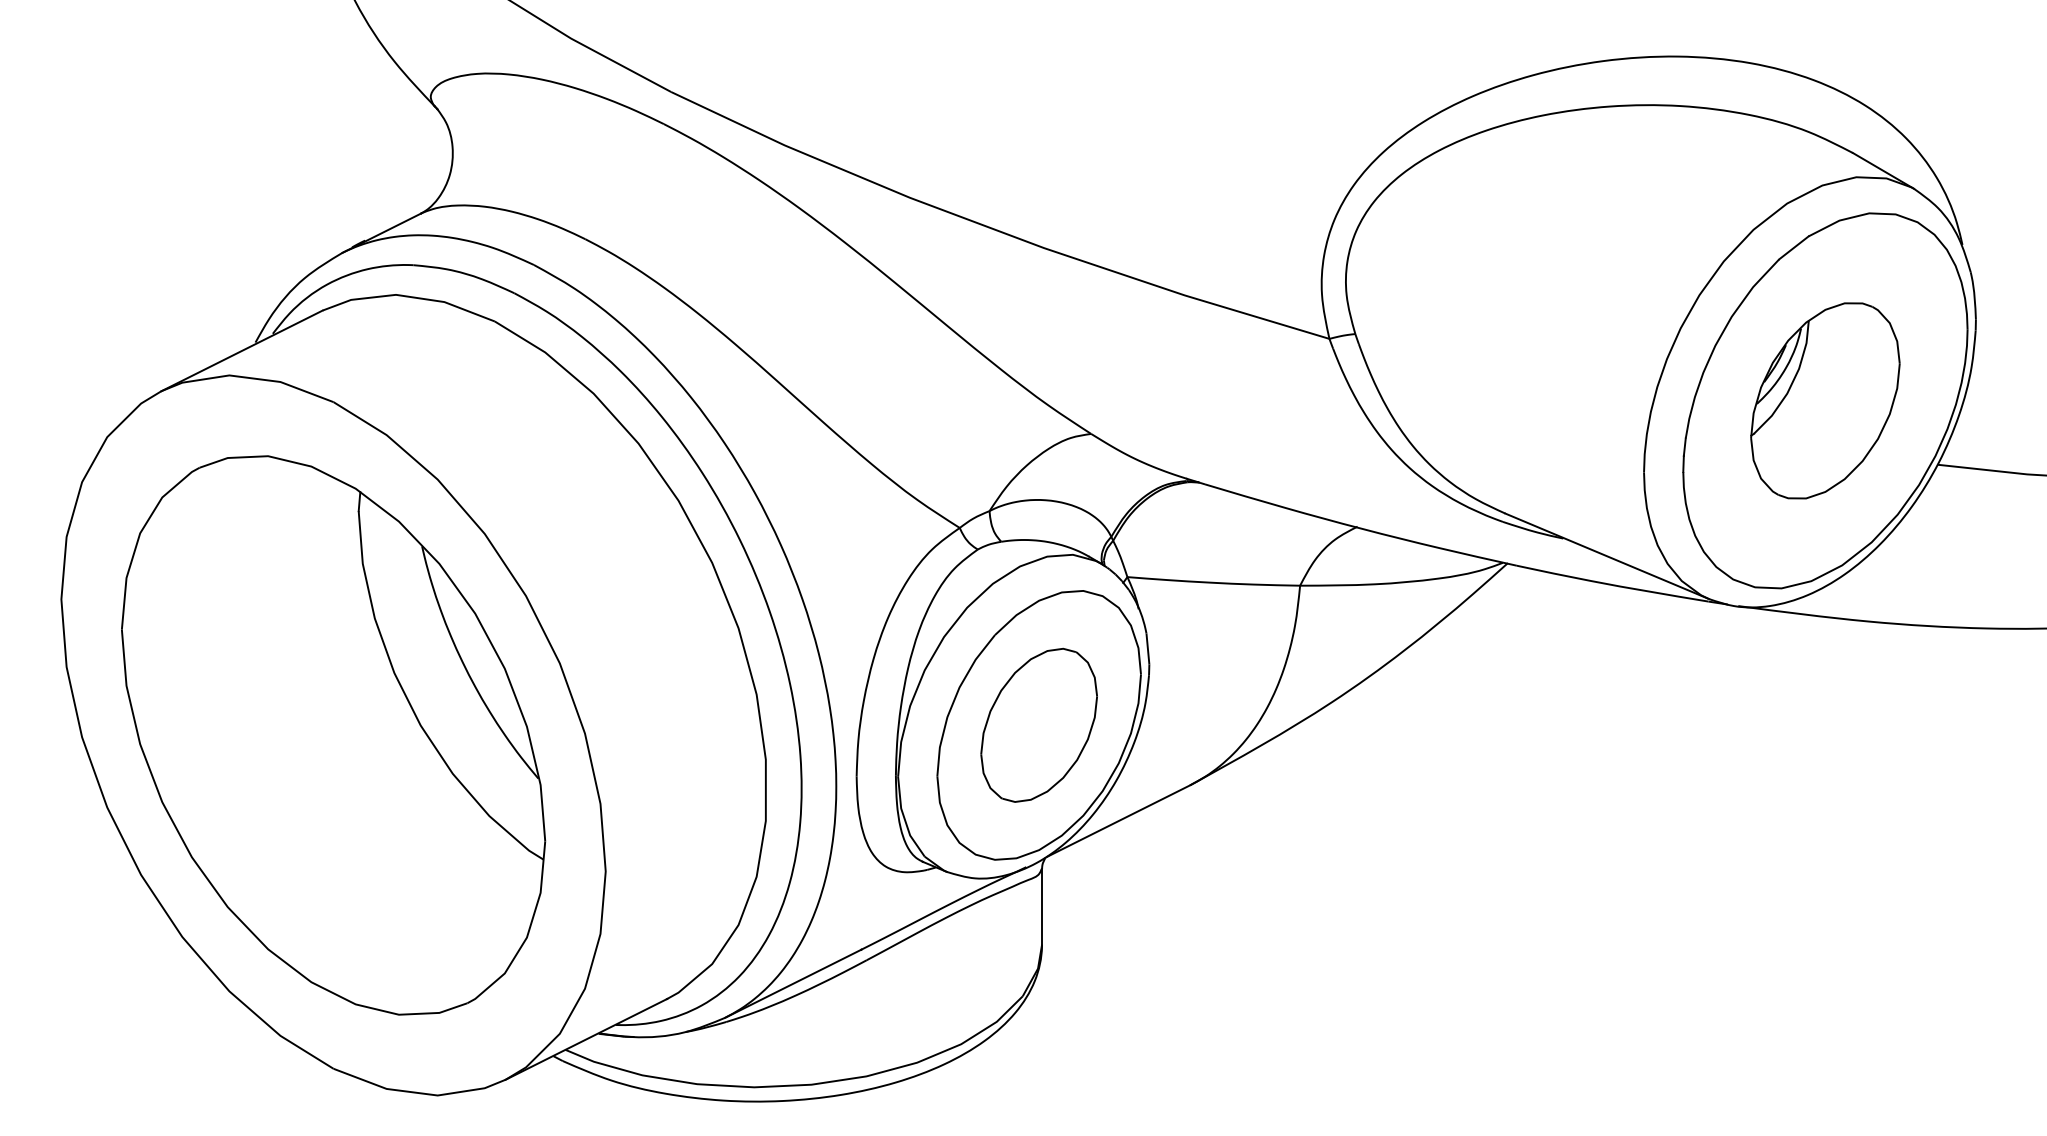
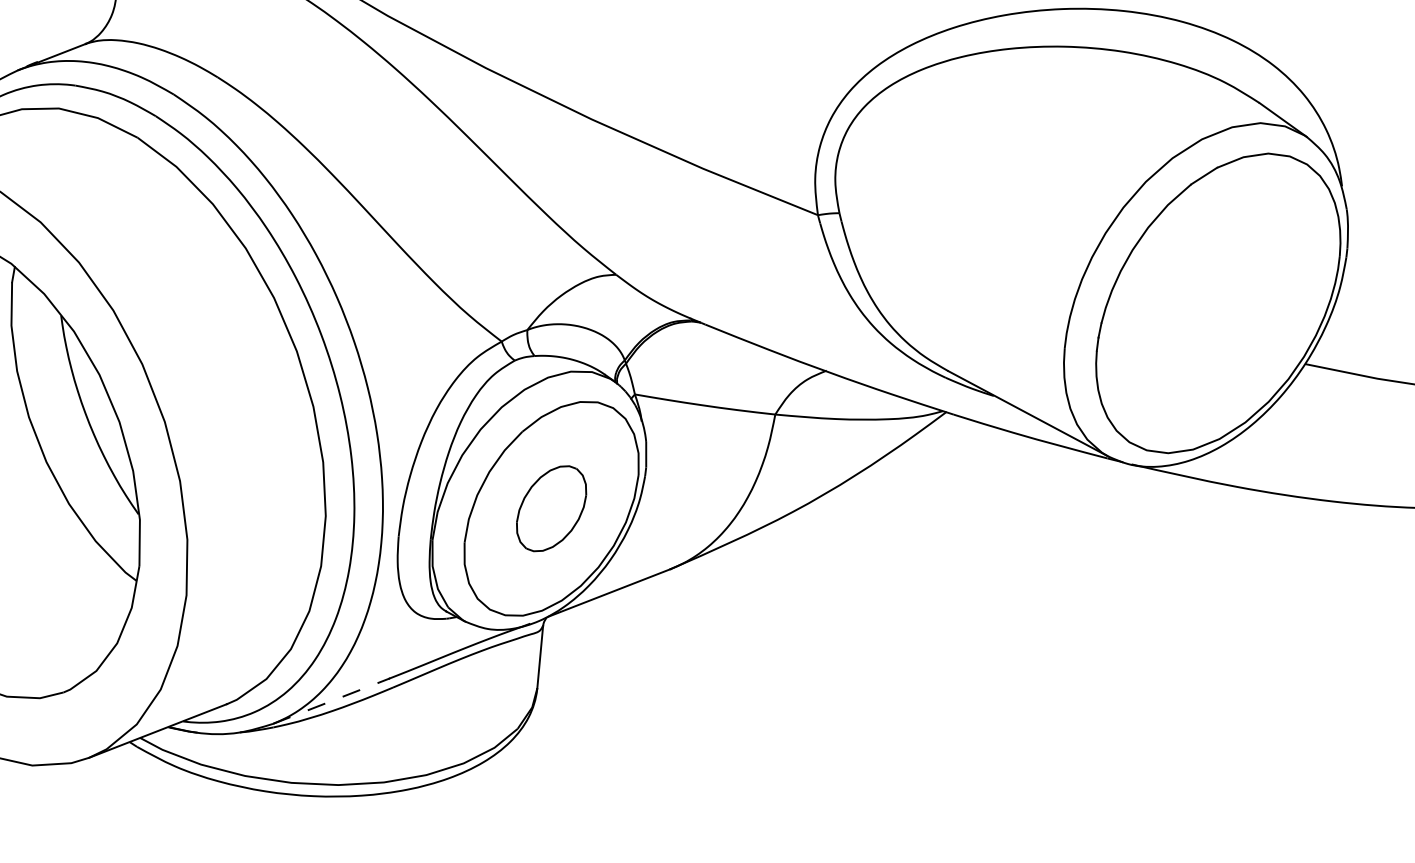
part: (1825, 400) -> (1218, 303), removed
part: (1038, 724) -> (551, 508), size x0.7
line: (793, 983) -> (331, 701), solid -> dashed

